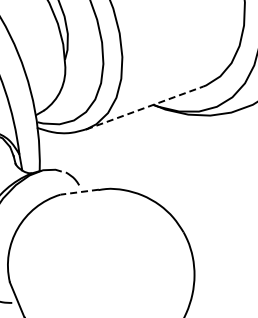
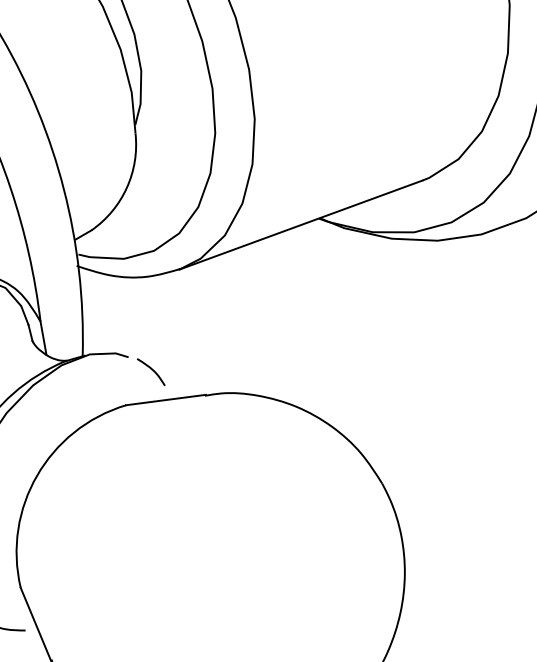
line: (145, 107) -> (302, 223), dashed -> solid
line: (79, 192) -> (165, 400), dashed -> solid

